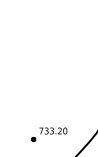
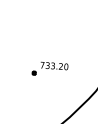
part: (49, 134) -> (50, 69), moved

